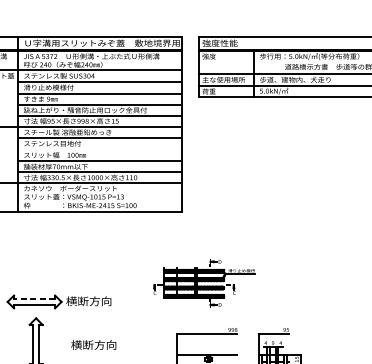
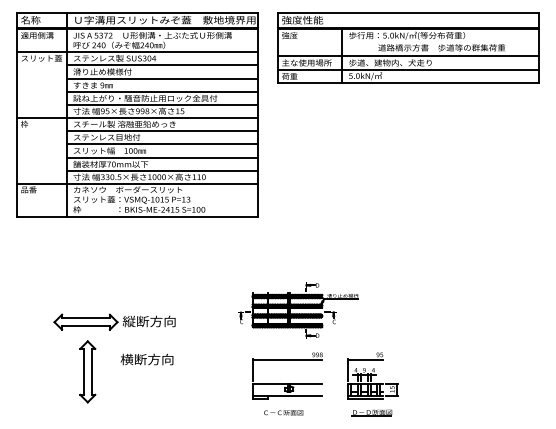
line: (99, 149) -> (161, 144), added
part: (203, 283) -> (298, 310), moved
line: (35, 298) -> (86, 318), dashed -> solid
text: (70, 301) -> (128, 321), 横断方向 -> 縦断方向
text: (93, 344) -> (146, 359), moved

